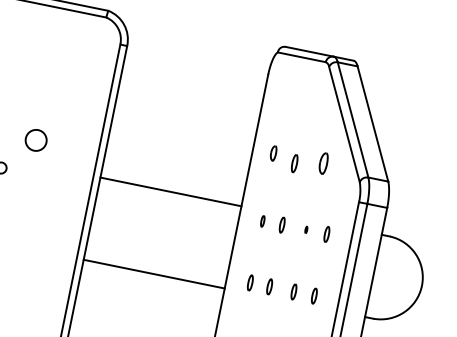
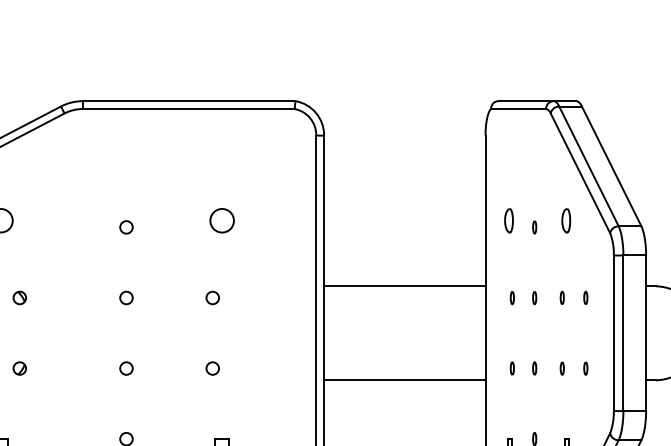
circle: (35, 140) -> (221, 220), moved
part: (273, 152) -> (508, 220), size x1.43
part: (294, 163) -> (534, 227), size x0.62
part: (282, 225) -> (534, 298), size x0.71
part: (305, 229) -> (561, 297), size x1.67
part: (326, 233) -> (585, 297), size x0.71
part: (249, 282) -> (511, 368), size x0.71
part: (269, 286) -> (534, 368), size x0.71
part: (293, 291) -> (561, 368), size x0.71
part: (314, 295) -> (585, 368), size x0.71

